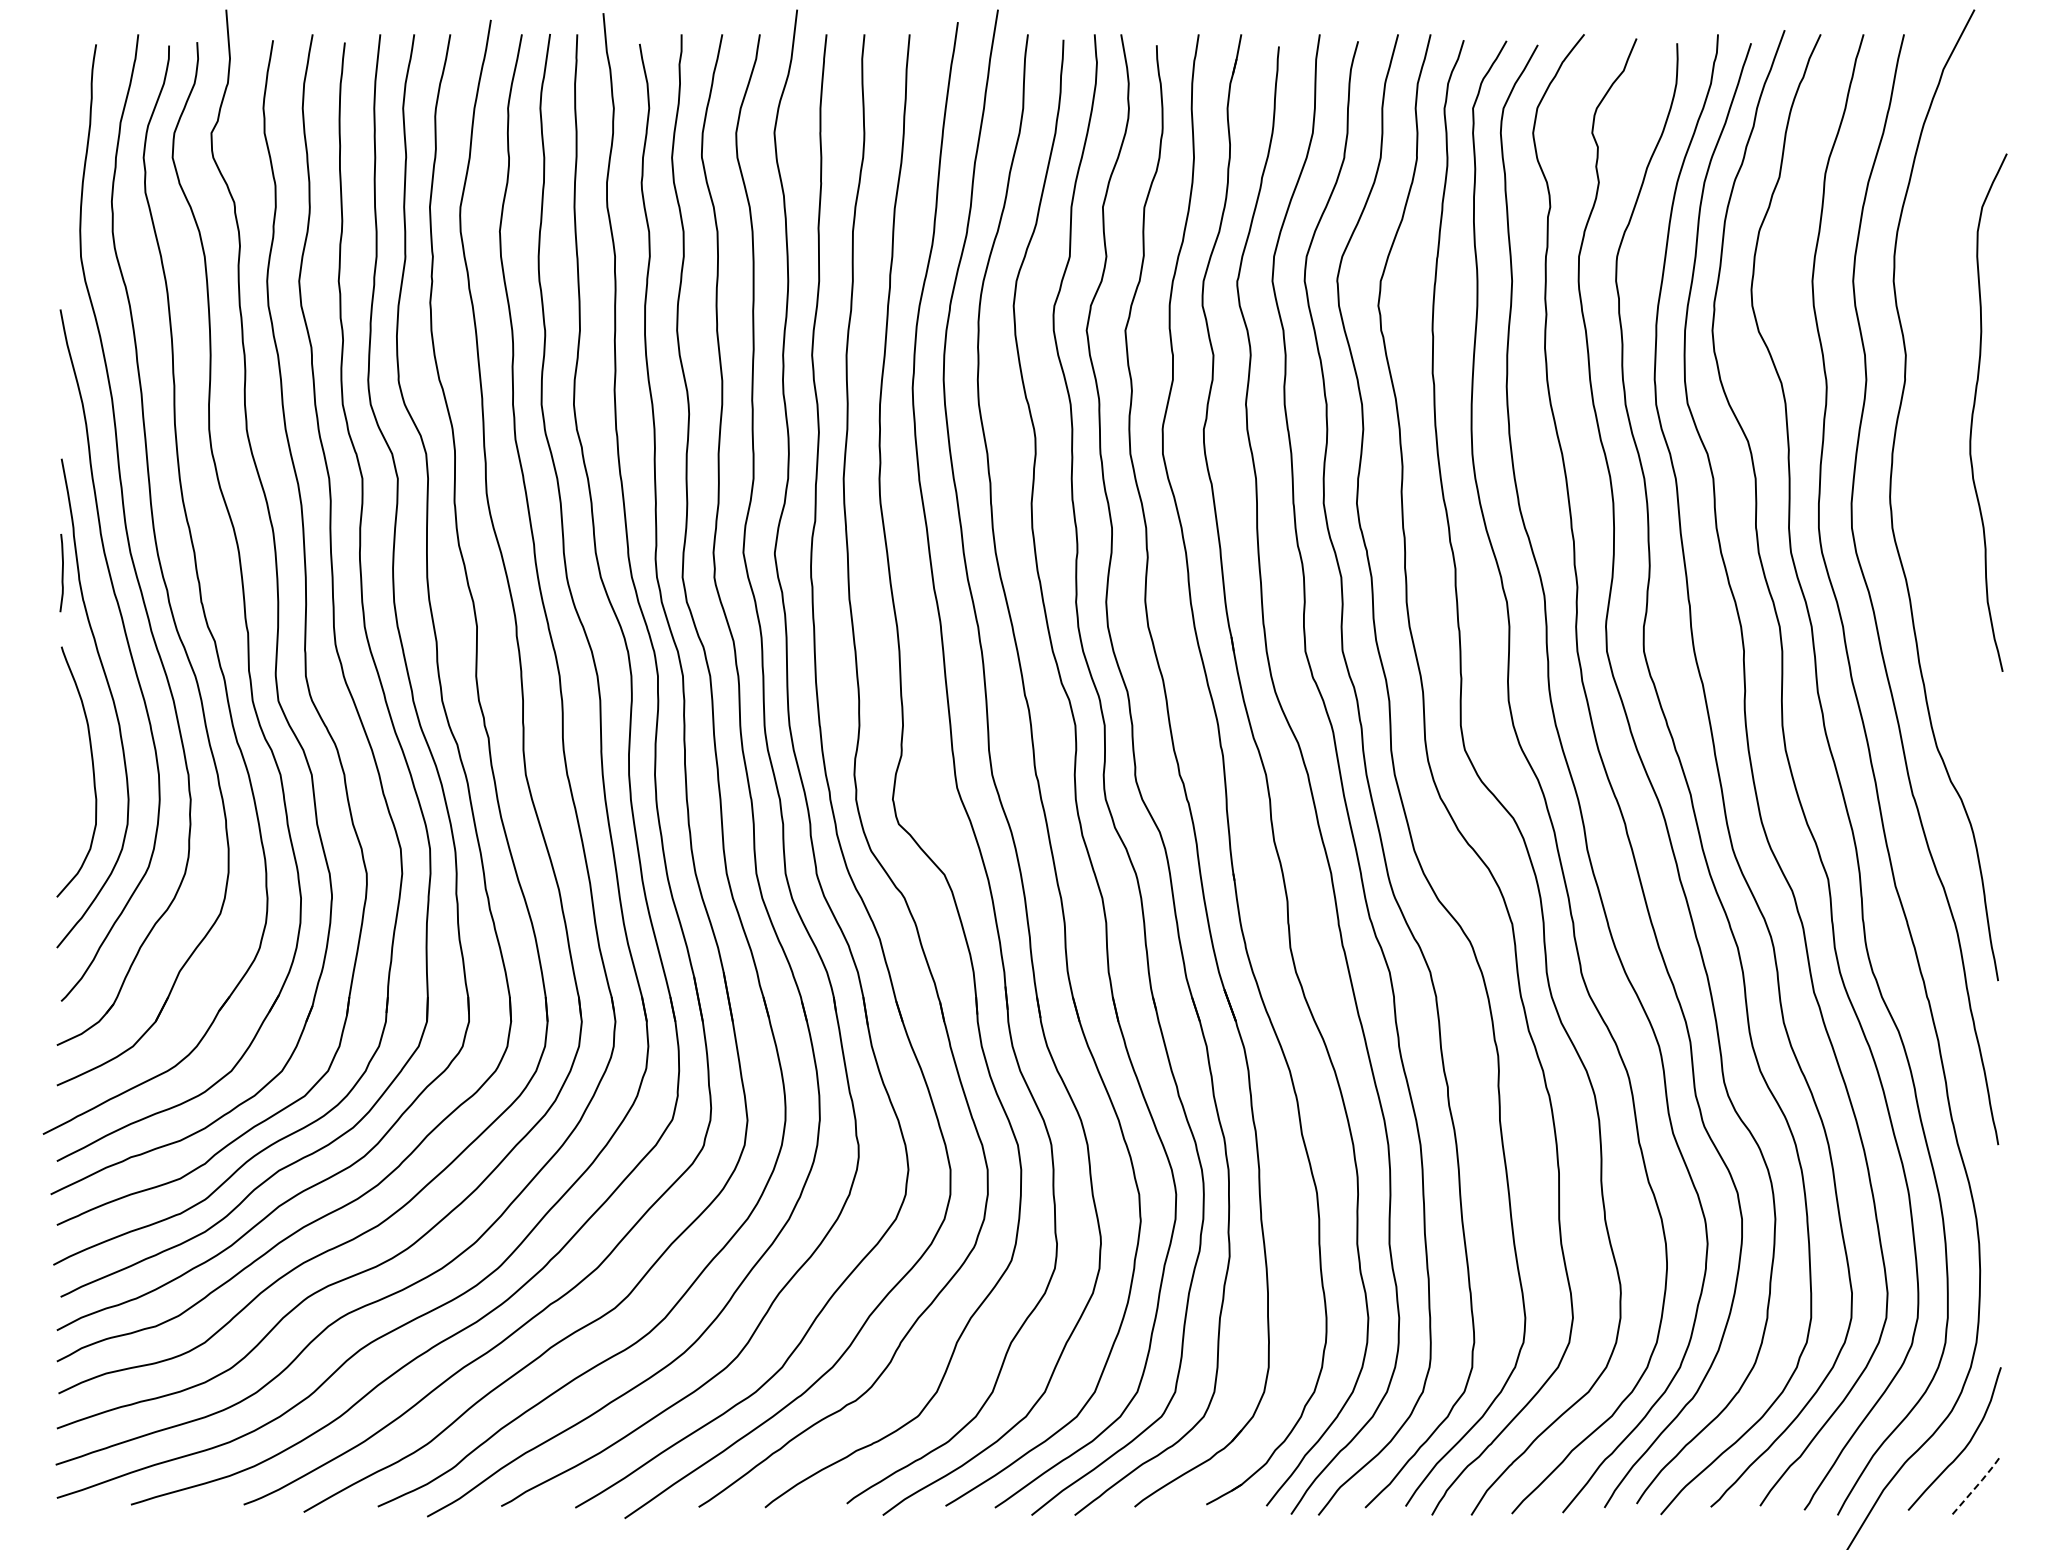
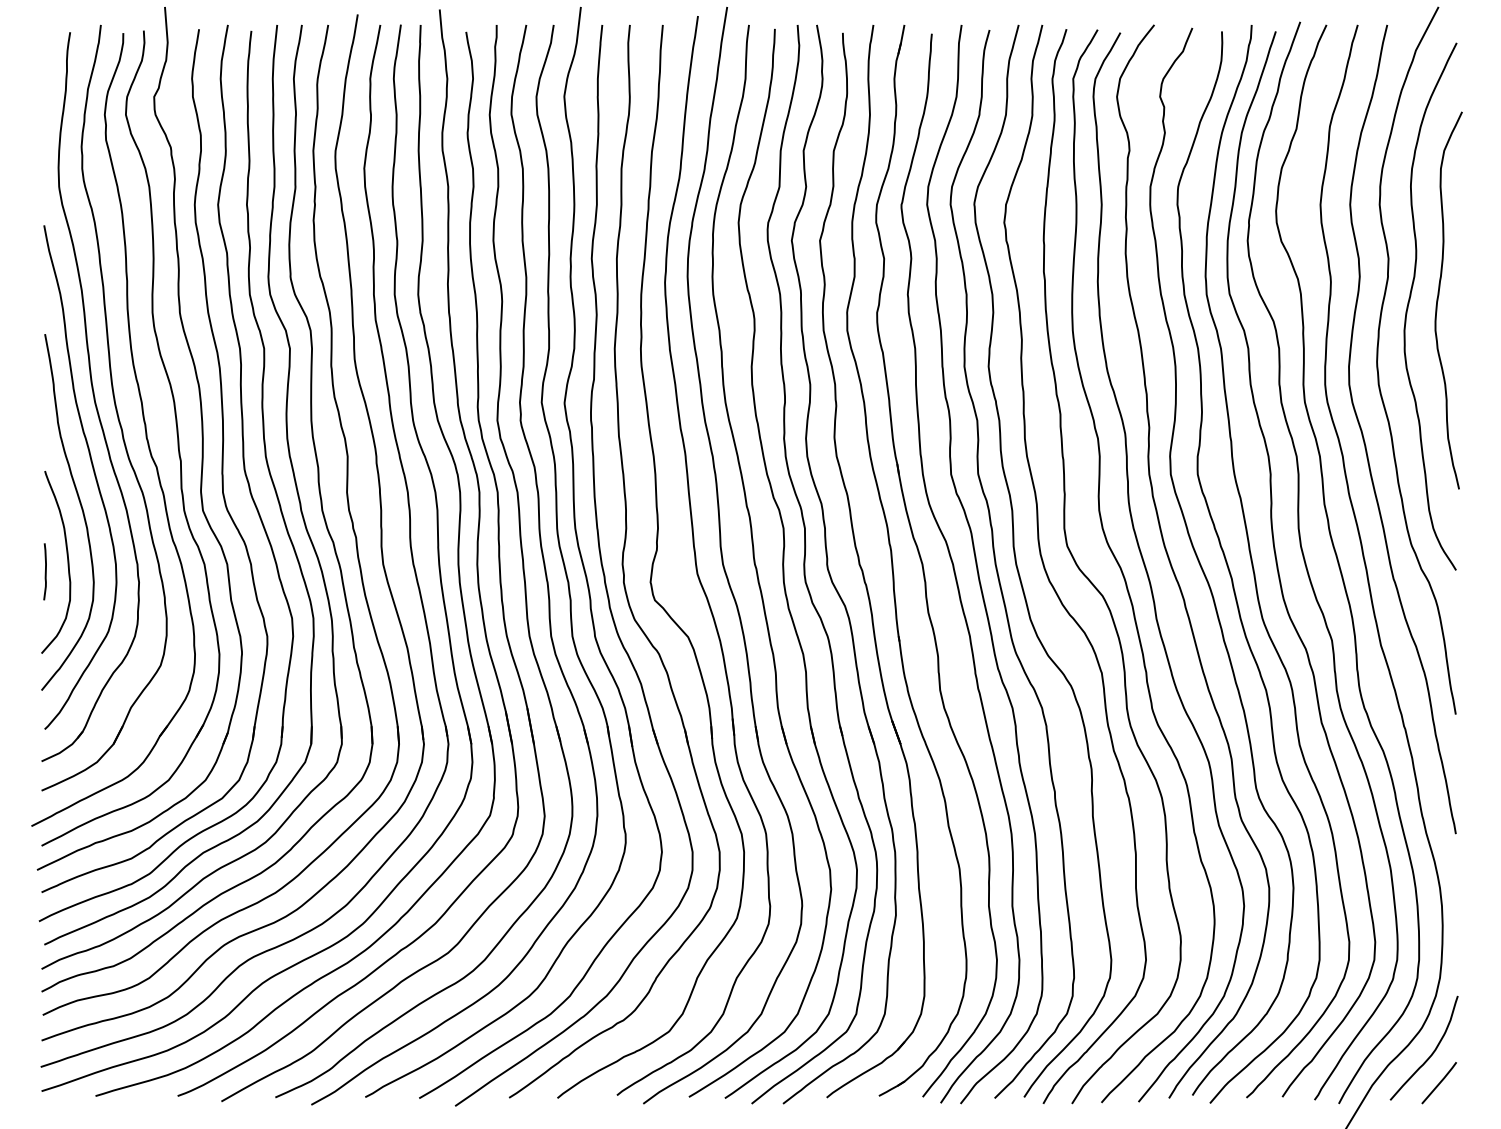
curve: (1935, 412) -> (1410, 300), added
curve: (61, 573) -> (44, 572), moved
line: (1976, 1486) -> (1440, 1082), dashed -> solid

